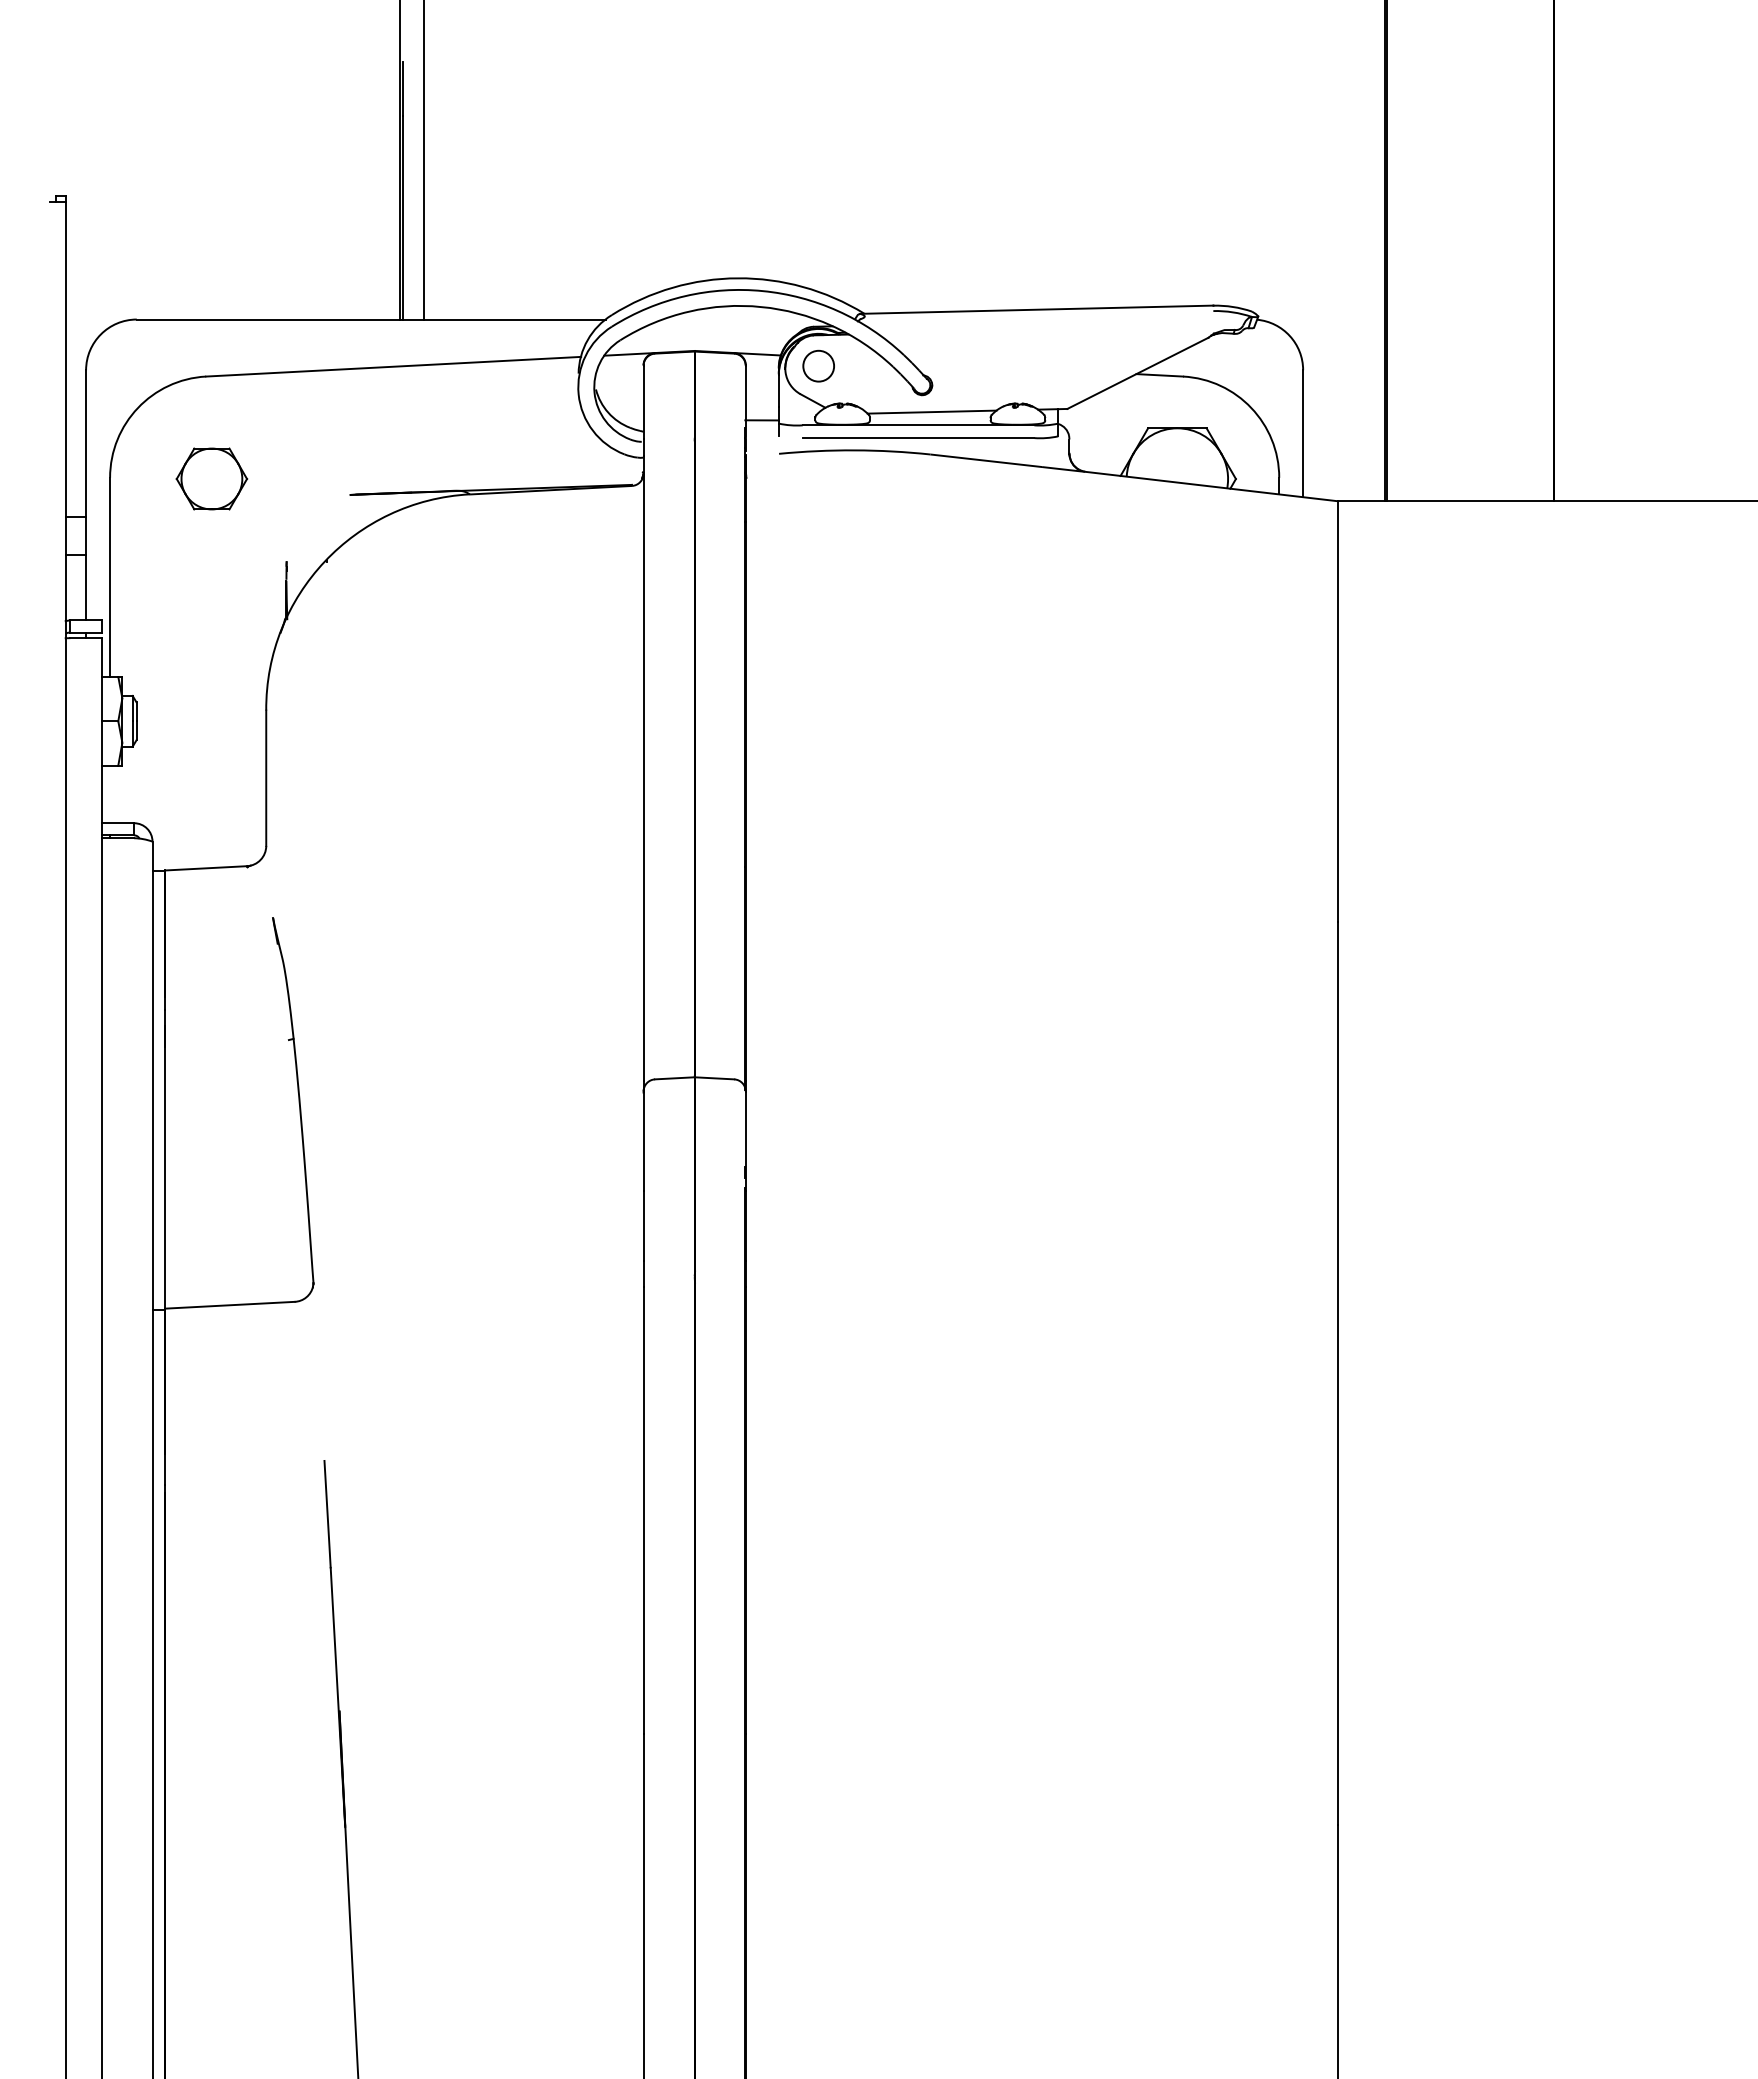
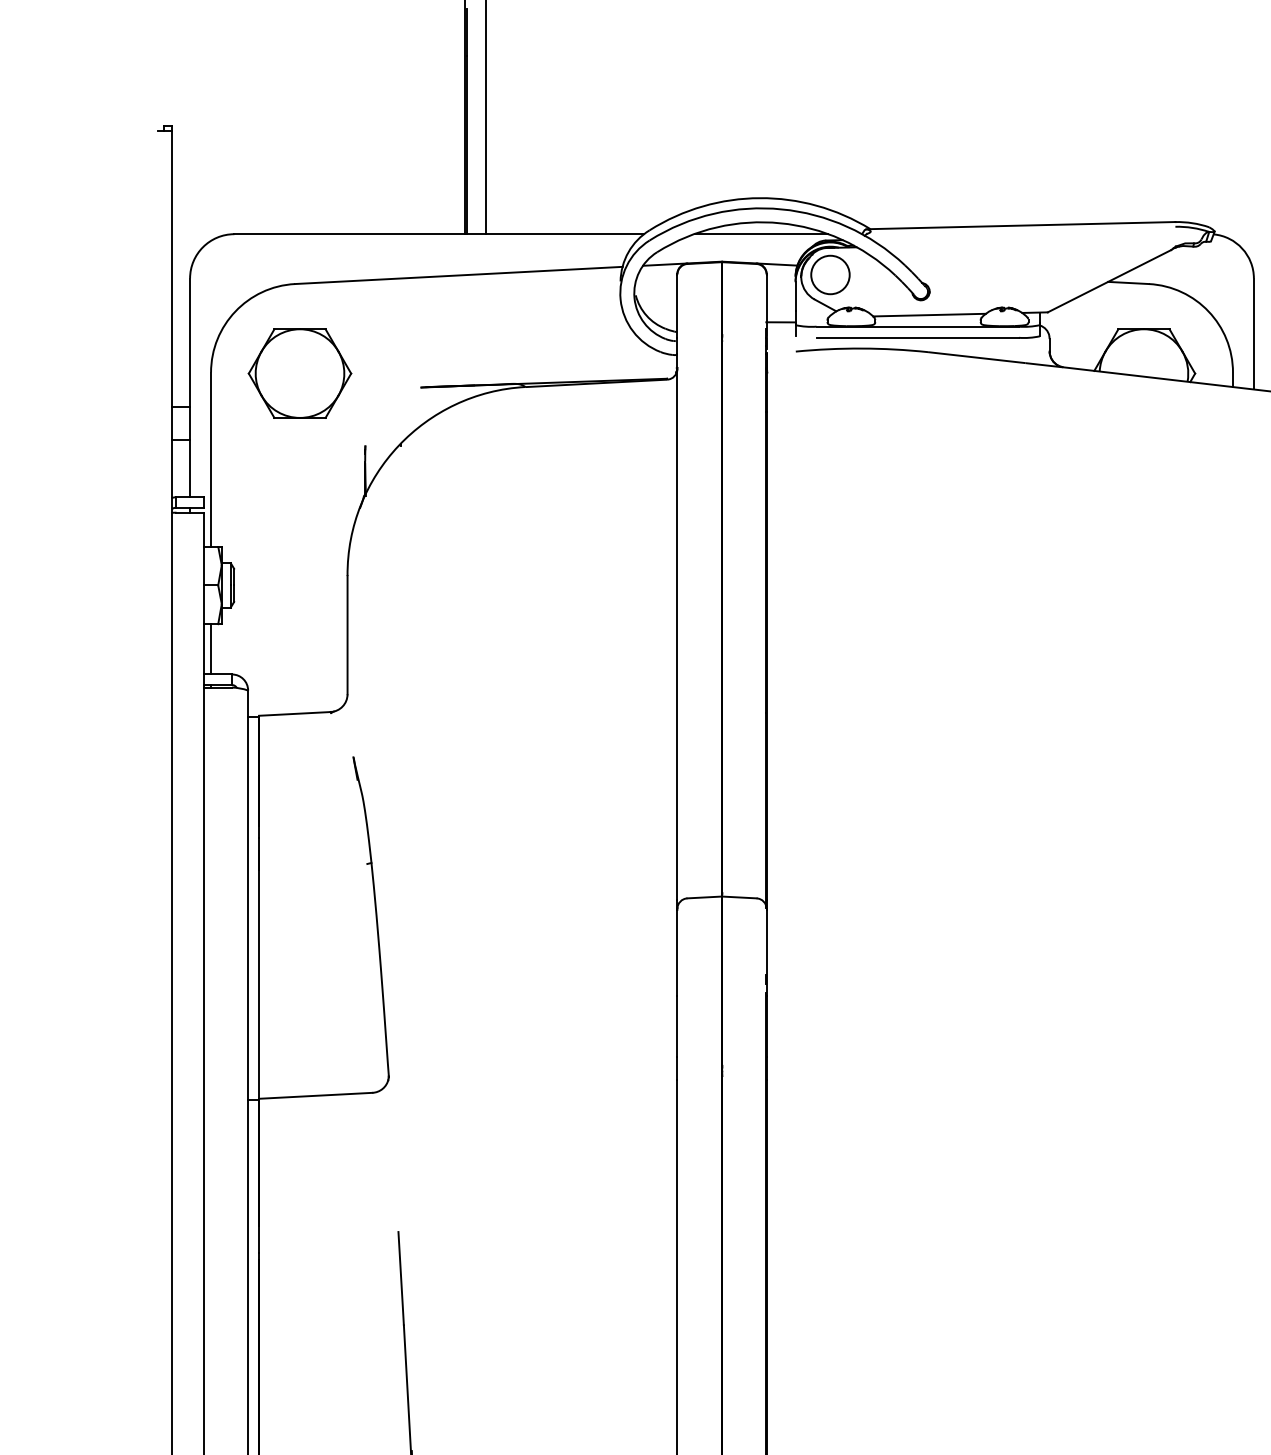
line: (739, 319) -> (761, 234), added
circle: (818, 366) -> (830, 275), size x1.43
part: (211, 478) -> (299, 373), size x1.67
line: (110, 794) -> (211, 649), added

